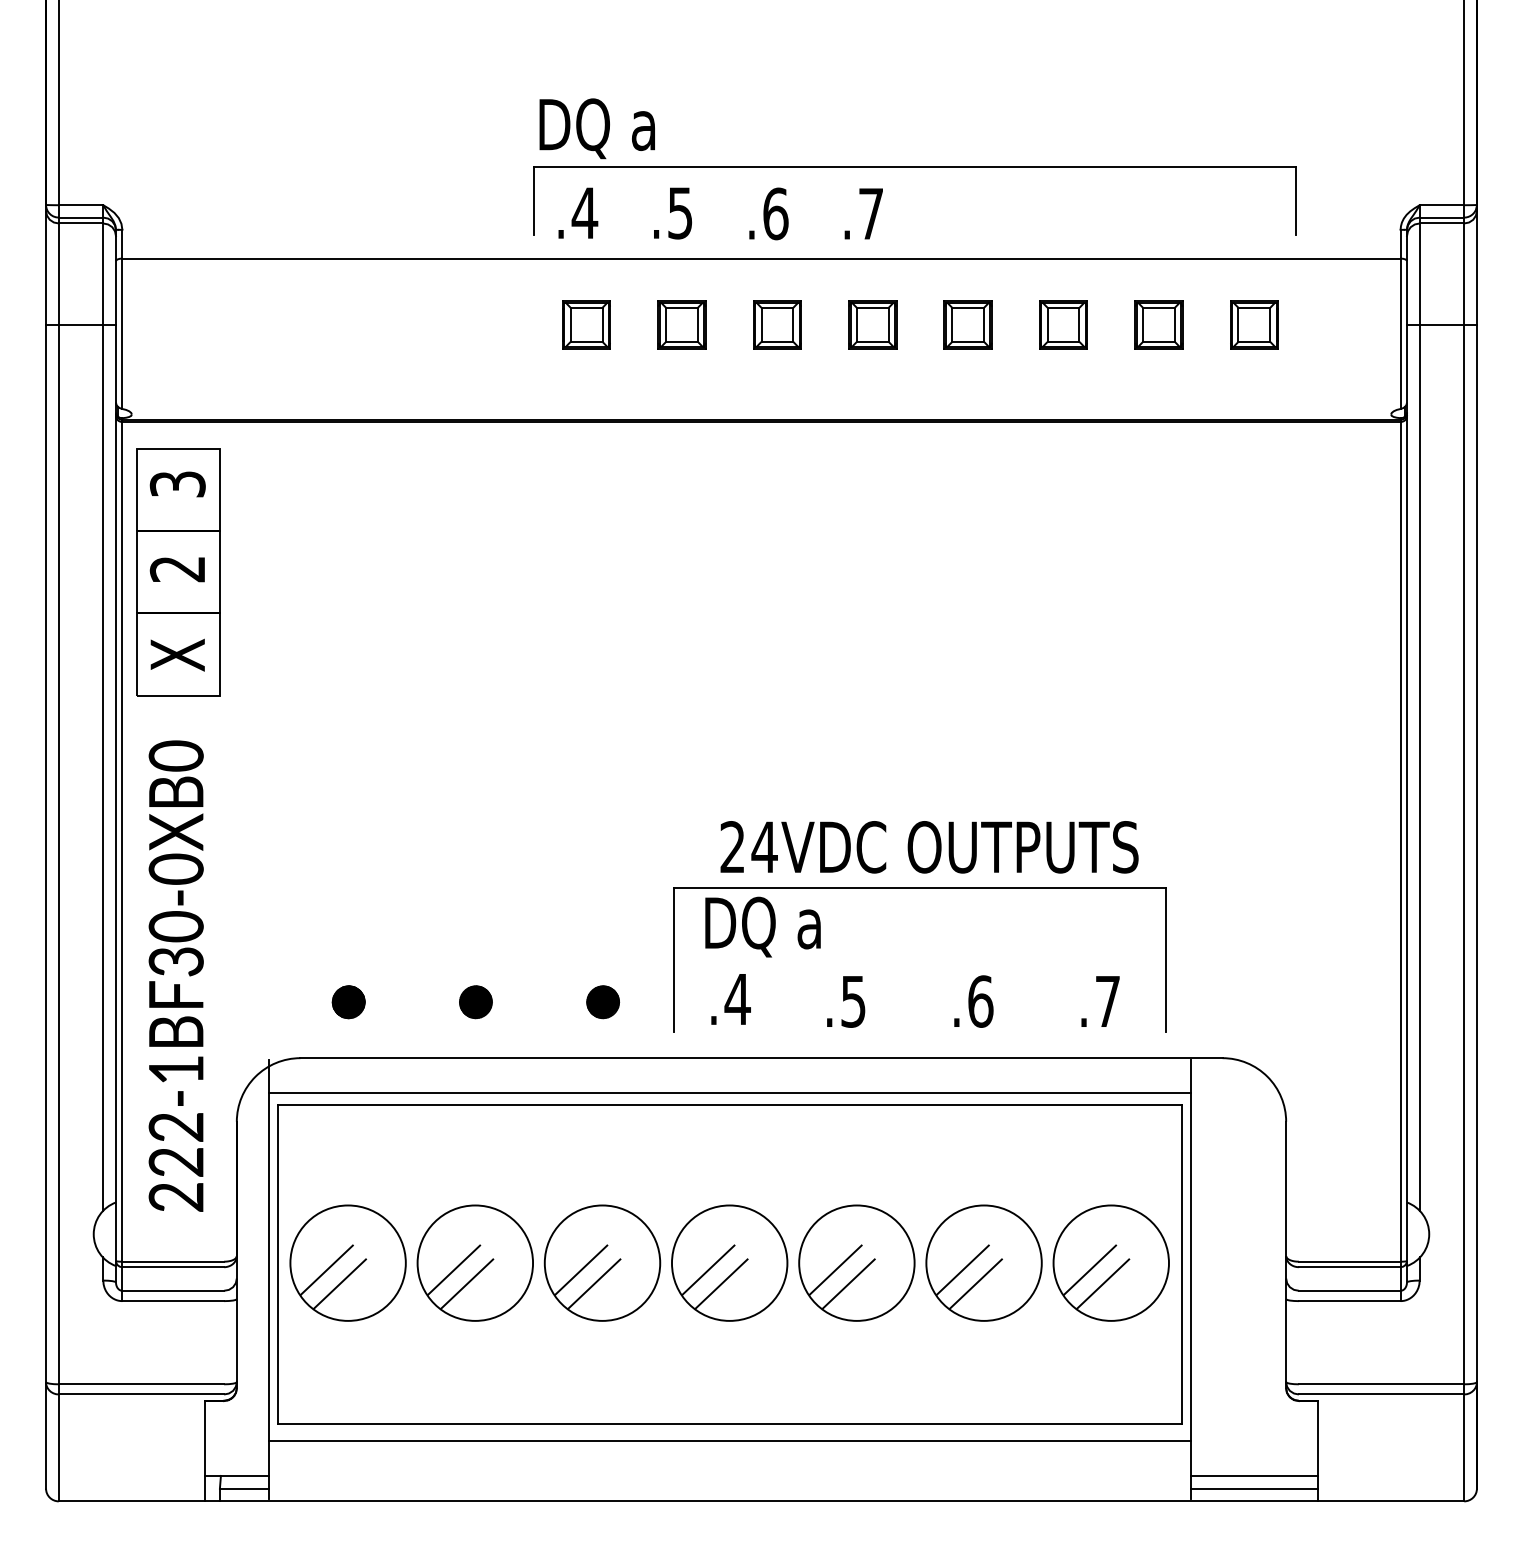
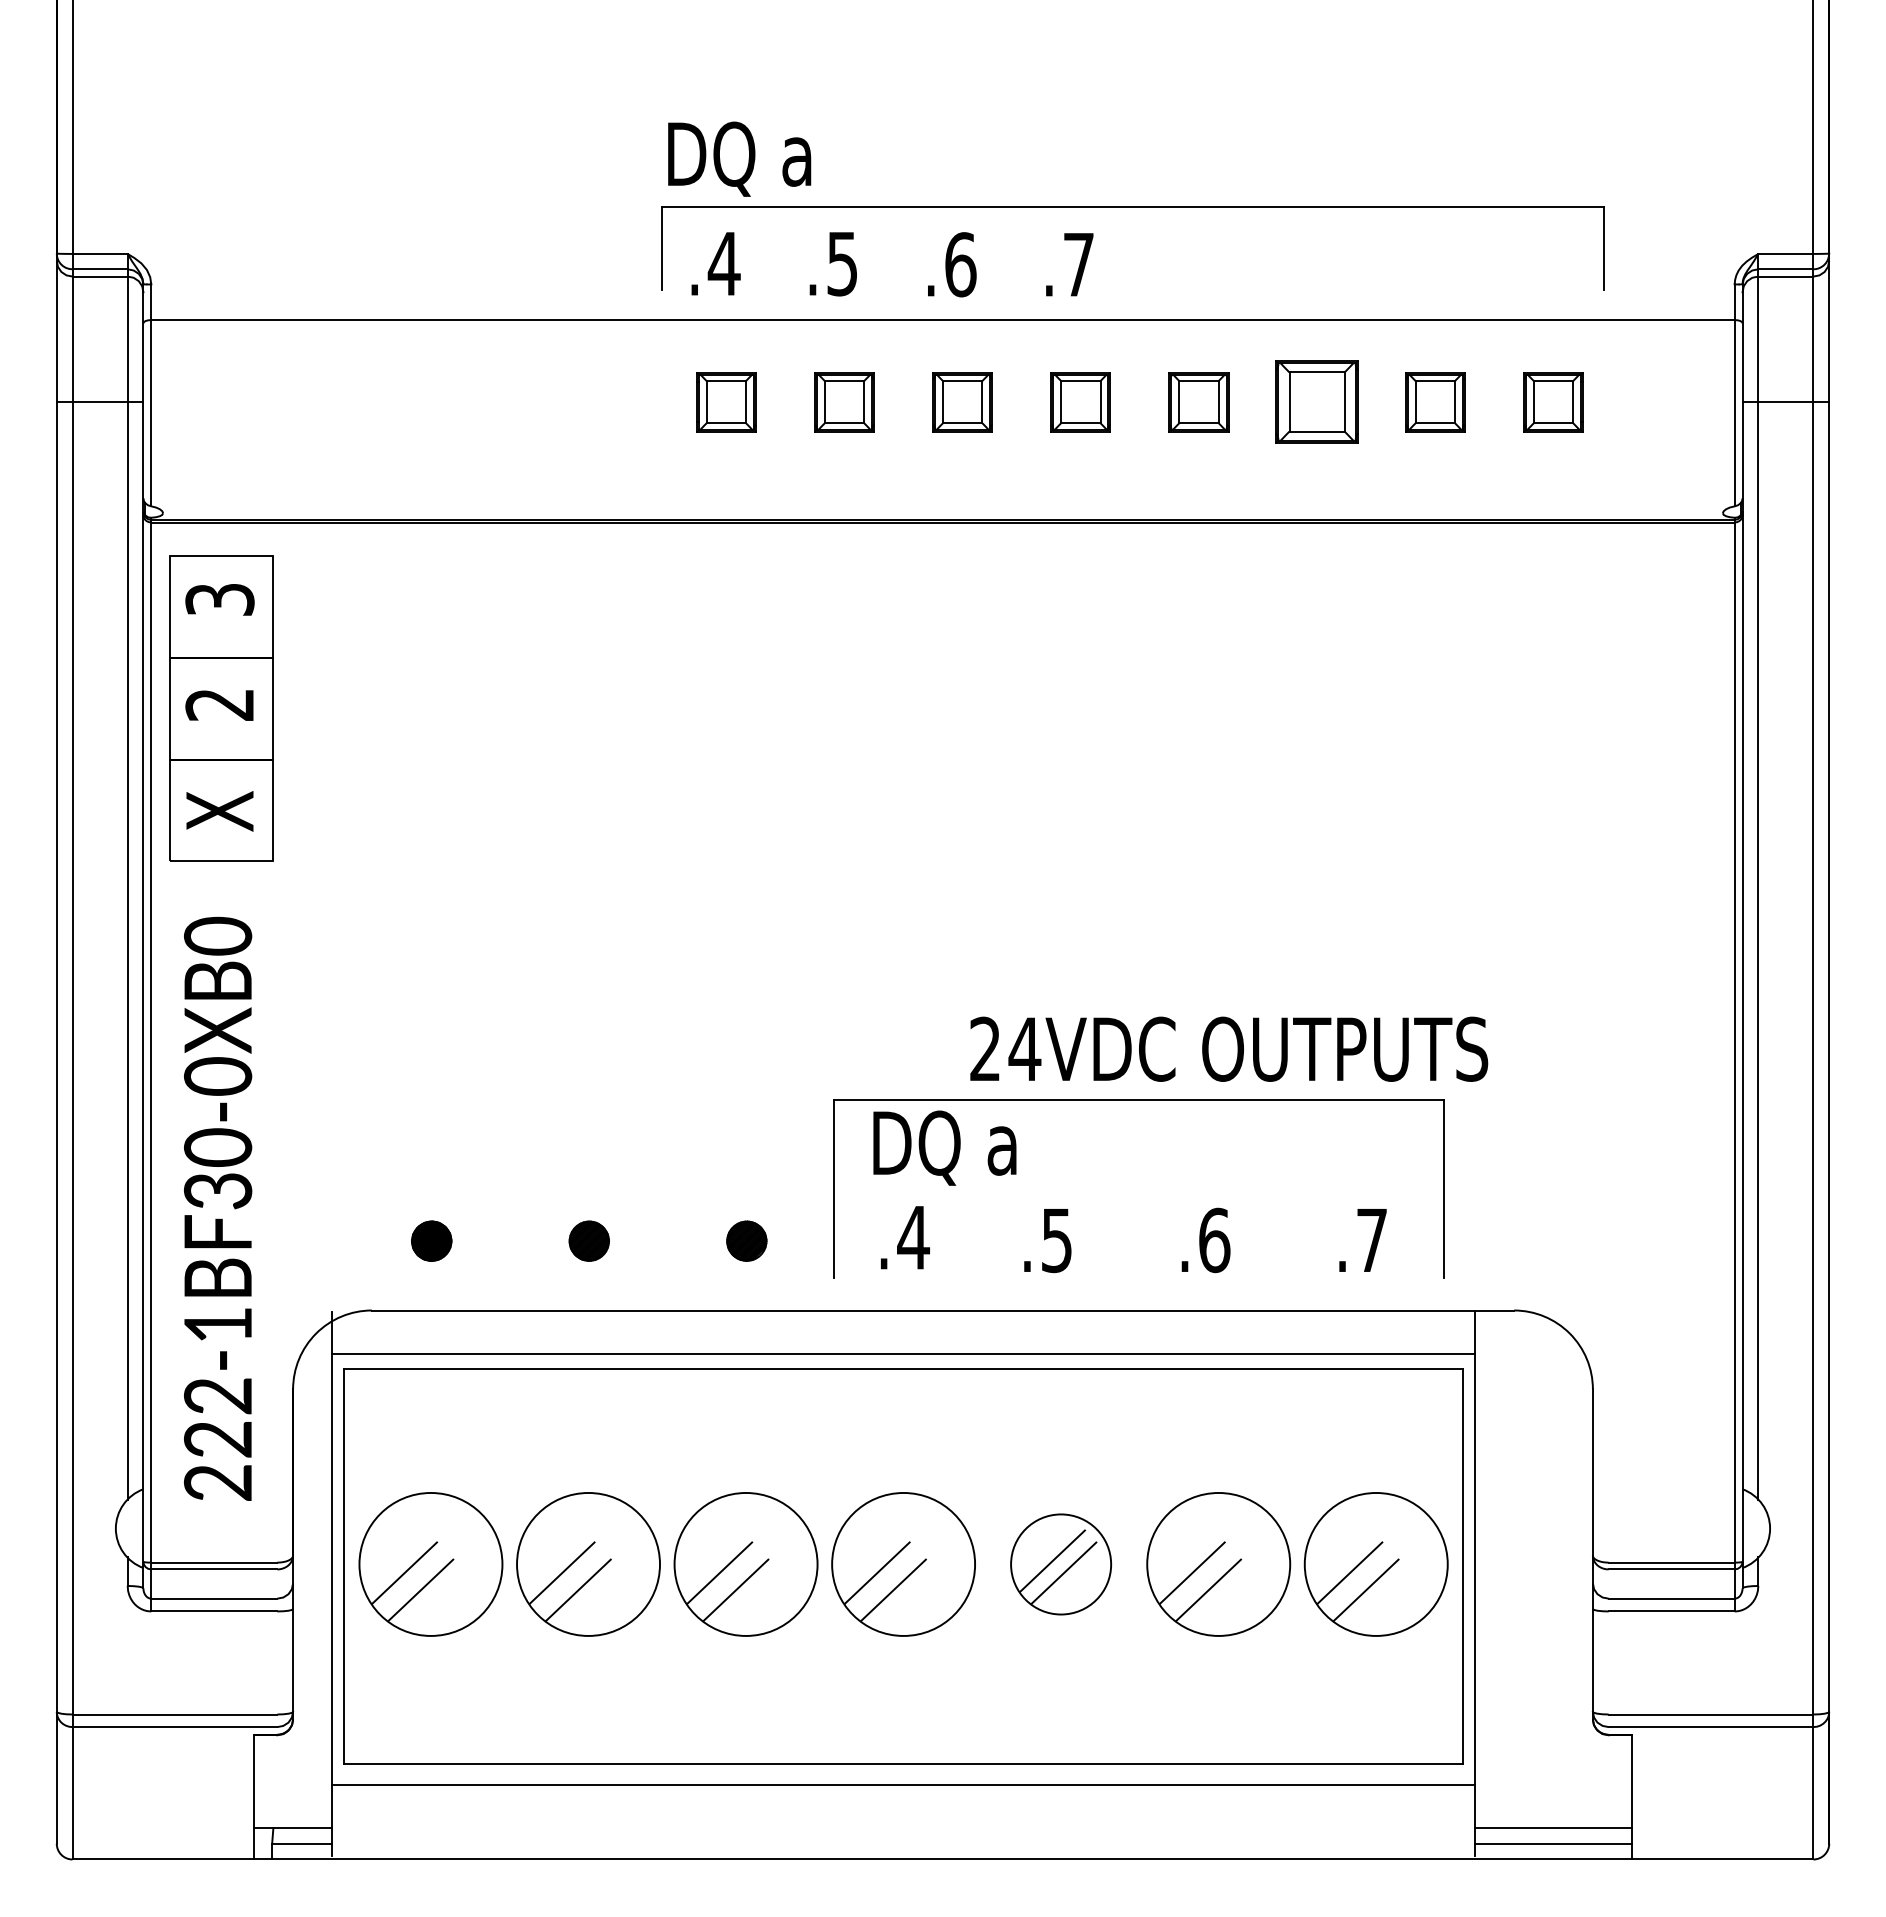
part: (1063, 325) -> (1317, 402), size x1.4
text: (929, 846) -> (1229, 1048), moved
part: (856, 1263) -> (1060, 1564), size x0.7

